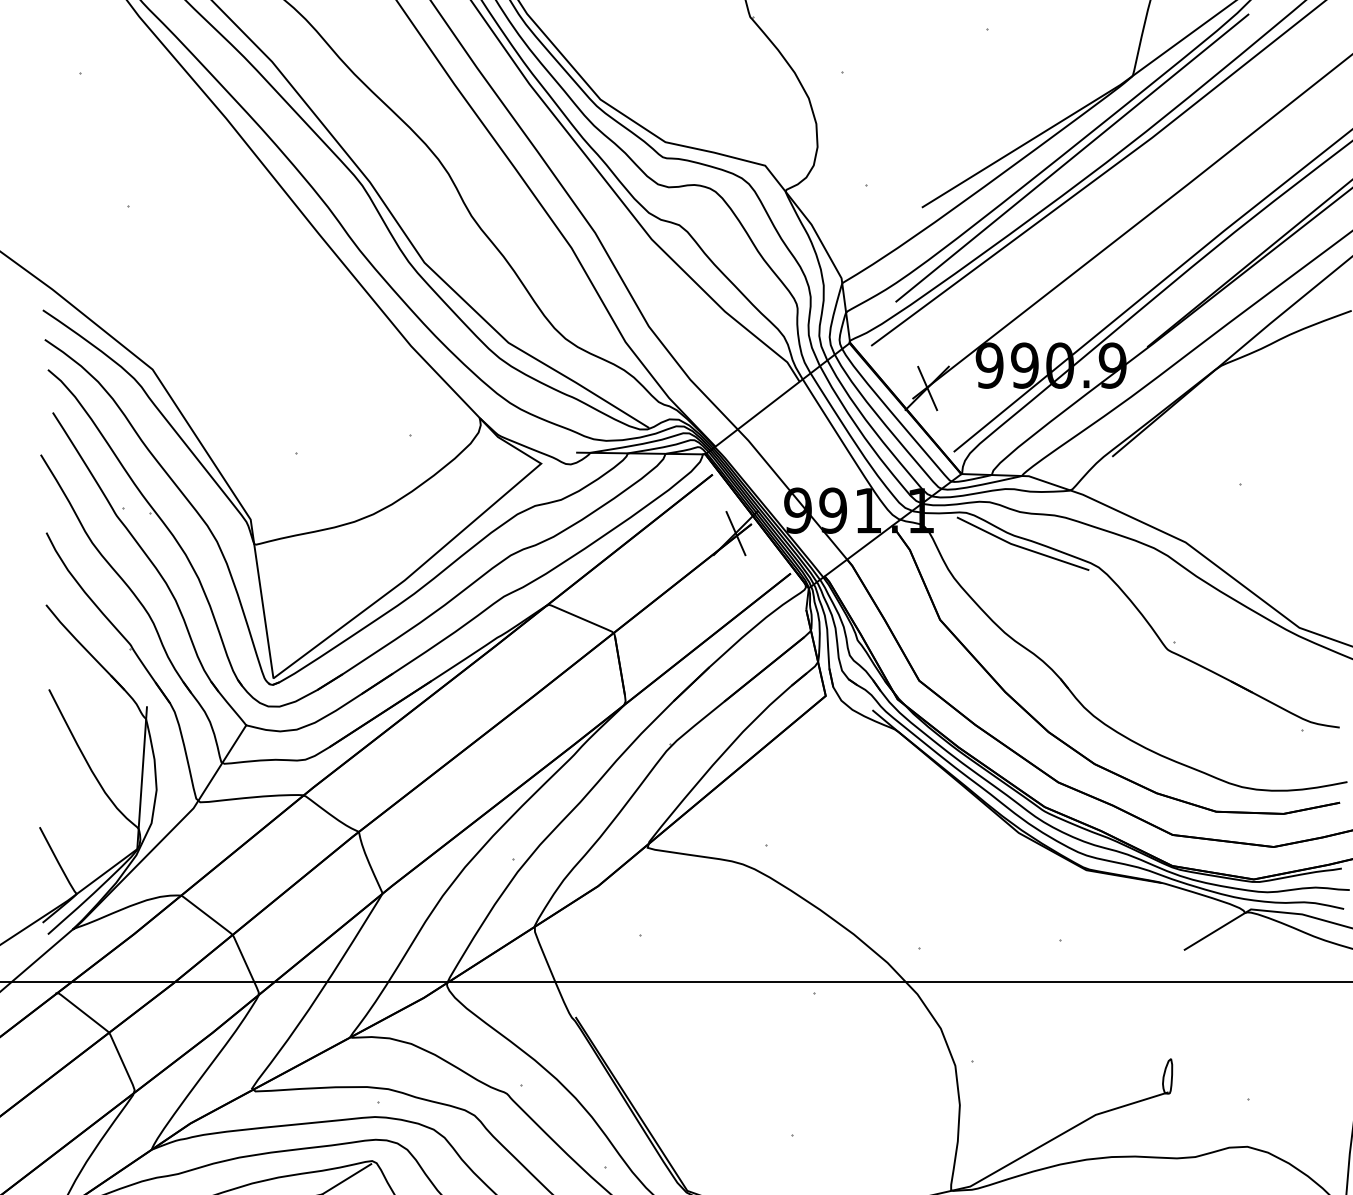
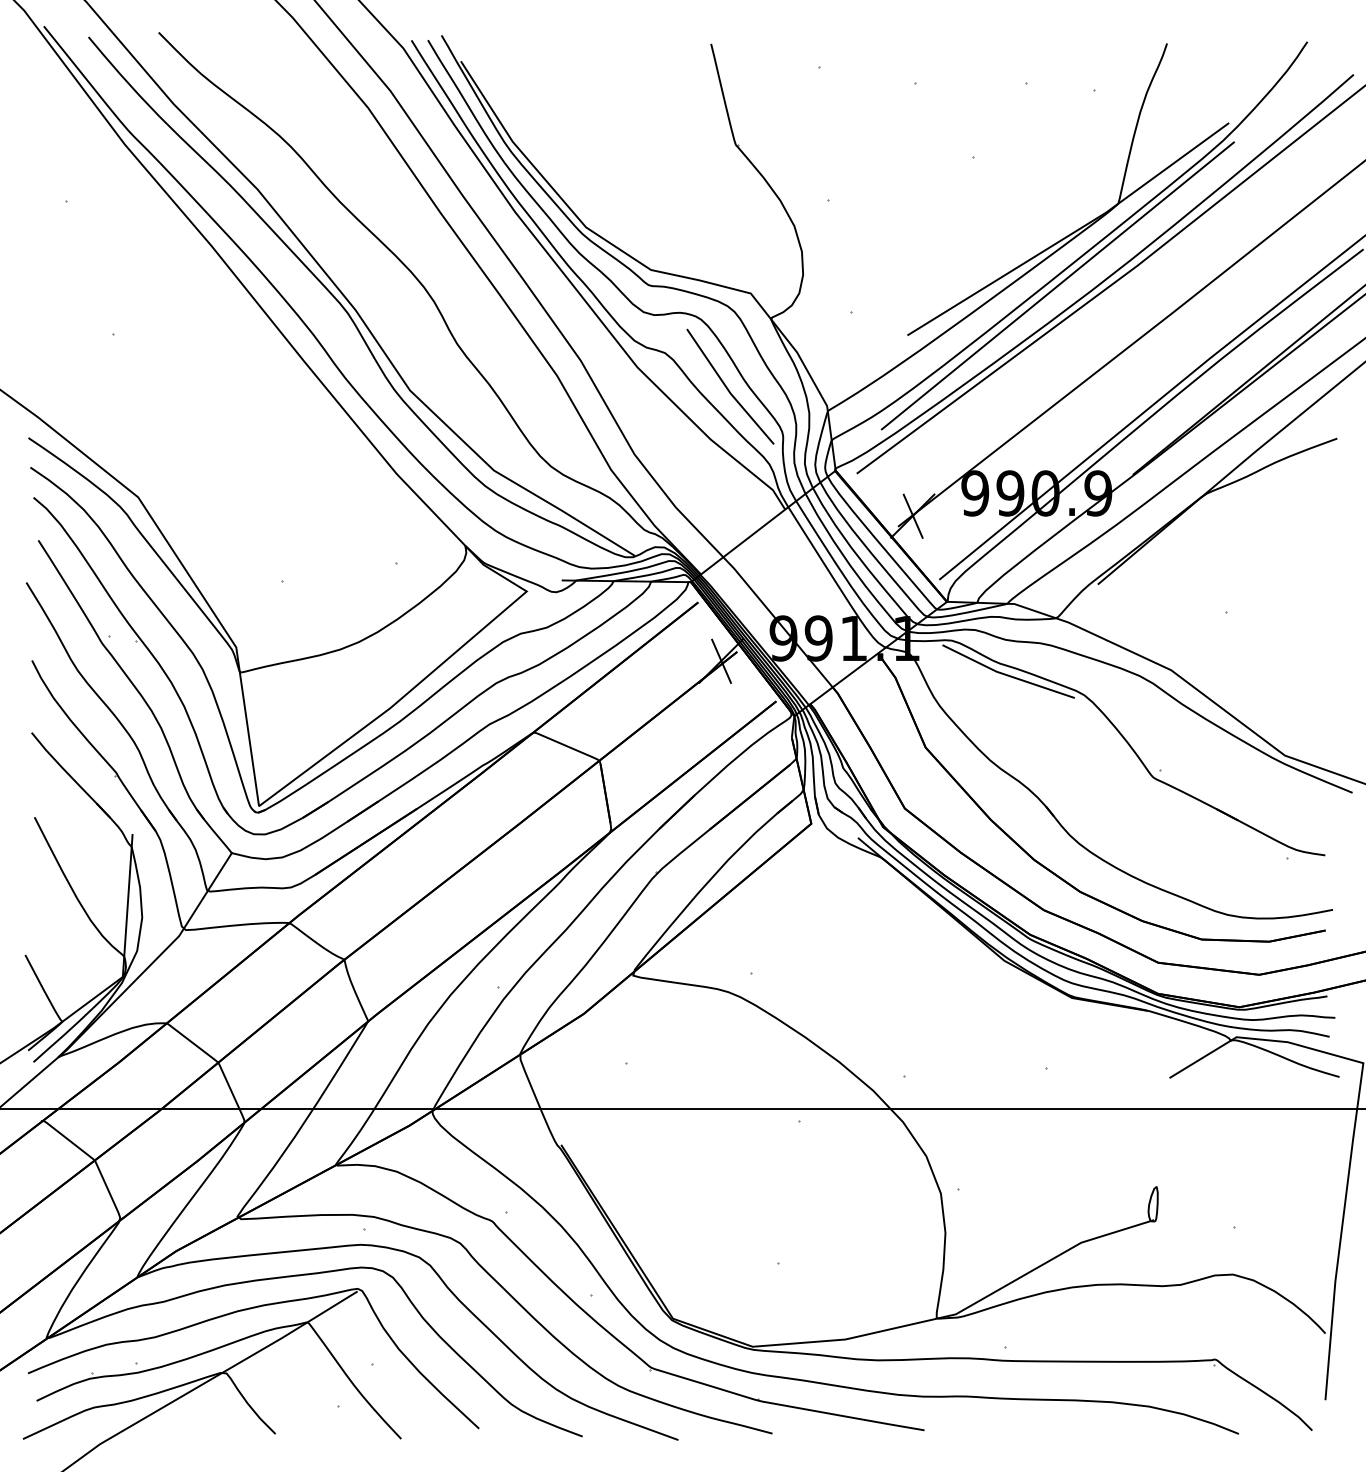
line: (742, 260) -> (728, 388), added

